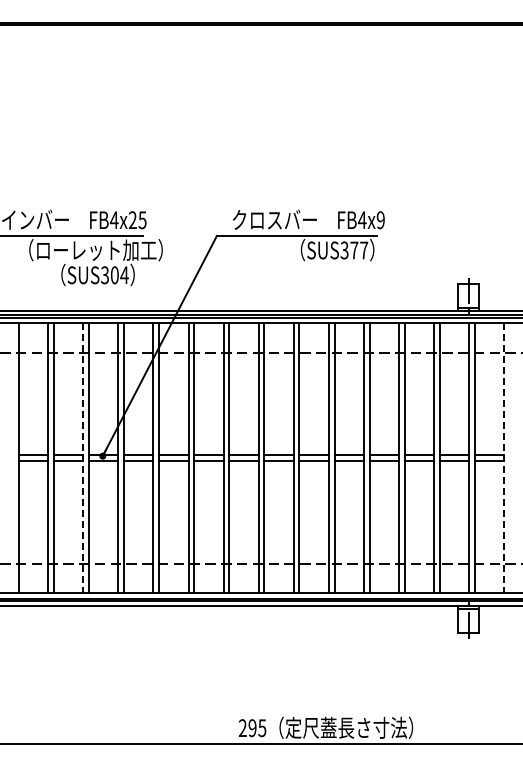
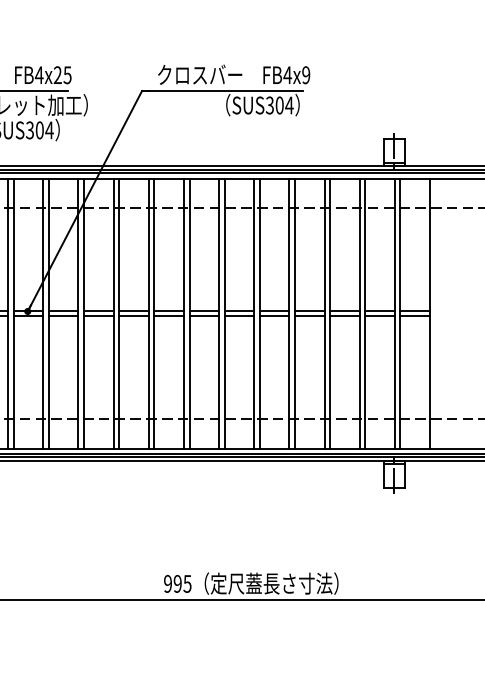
text: (359, 250) -> (284, 105), SUS377 -> SUS304
line: (83, 458) -> (8, 313), dashed -> solid
line: (504, 458) -> (430, 313), dashed -> solid
text: (242, 728) -> (167, 584), 295 -> 995

